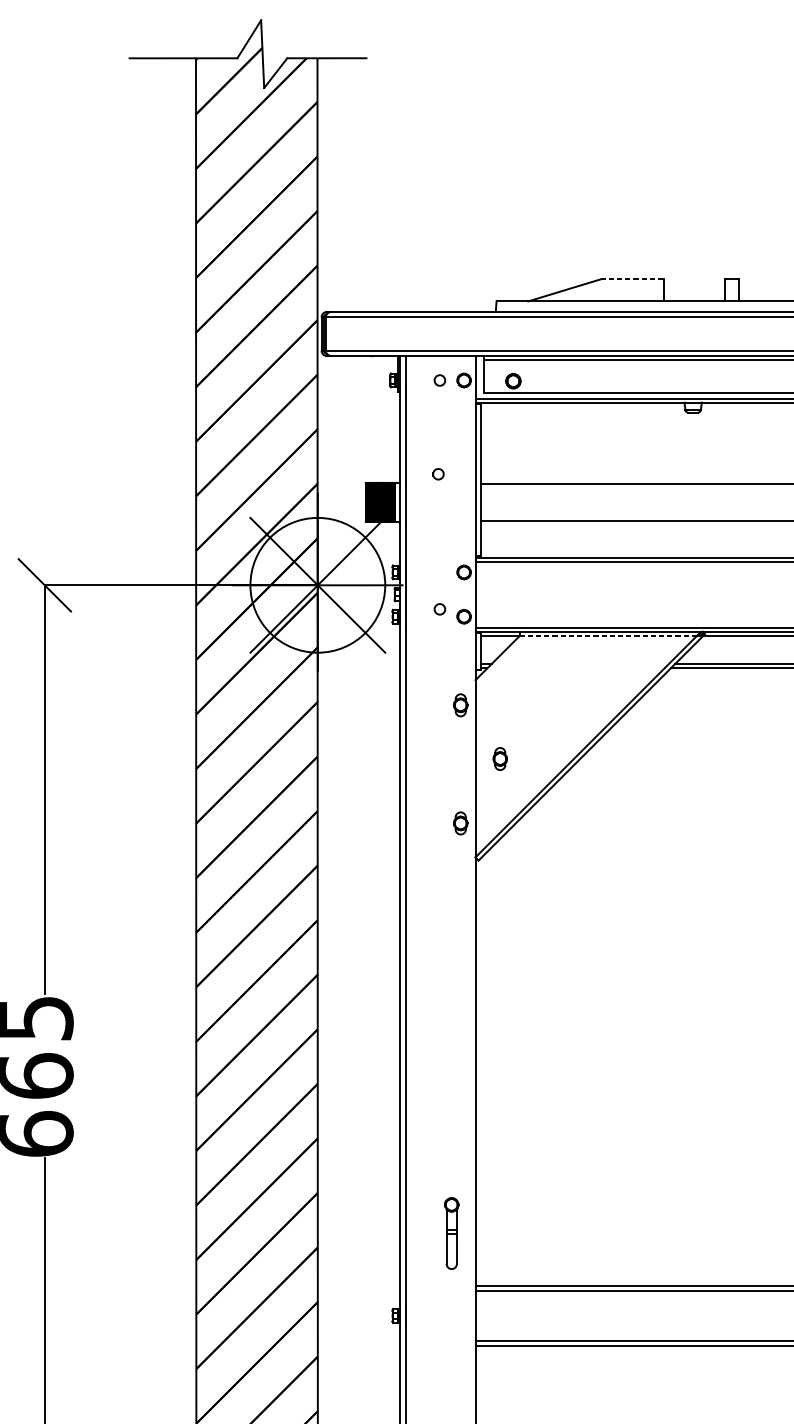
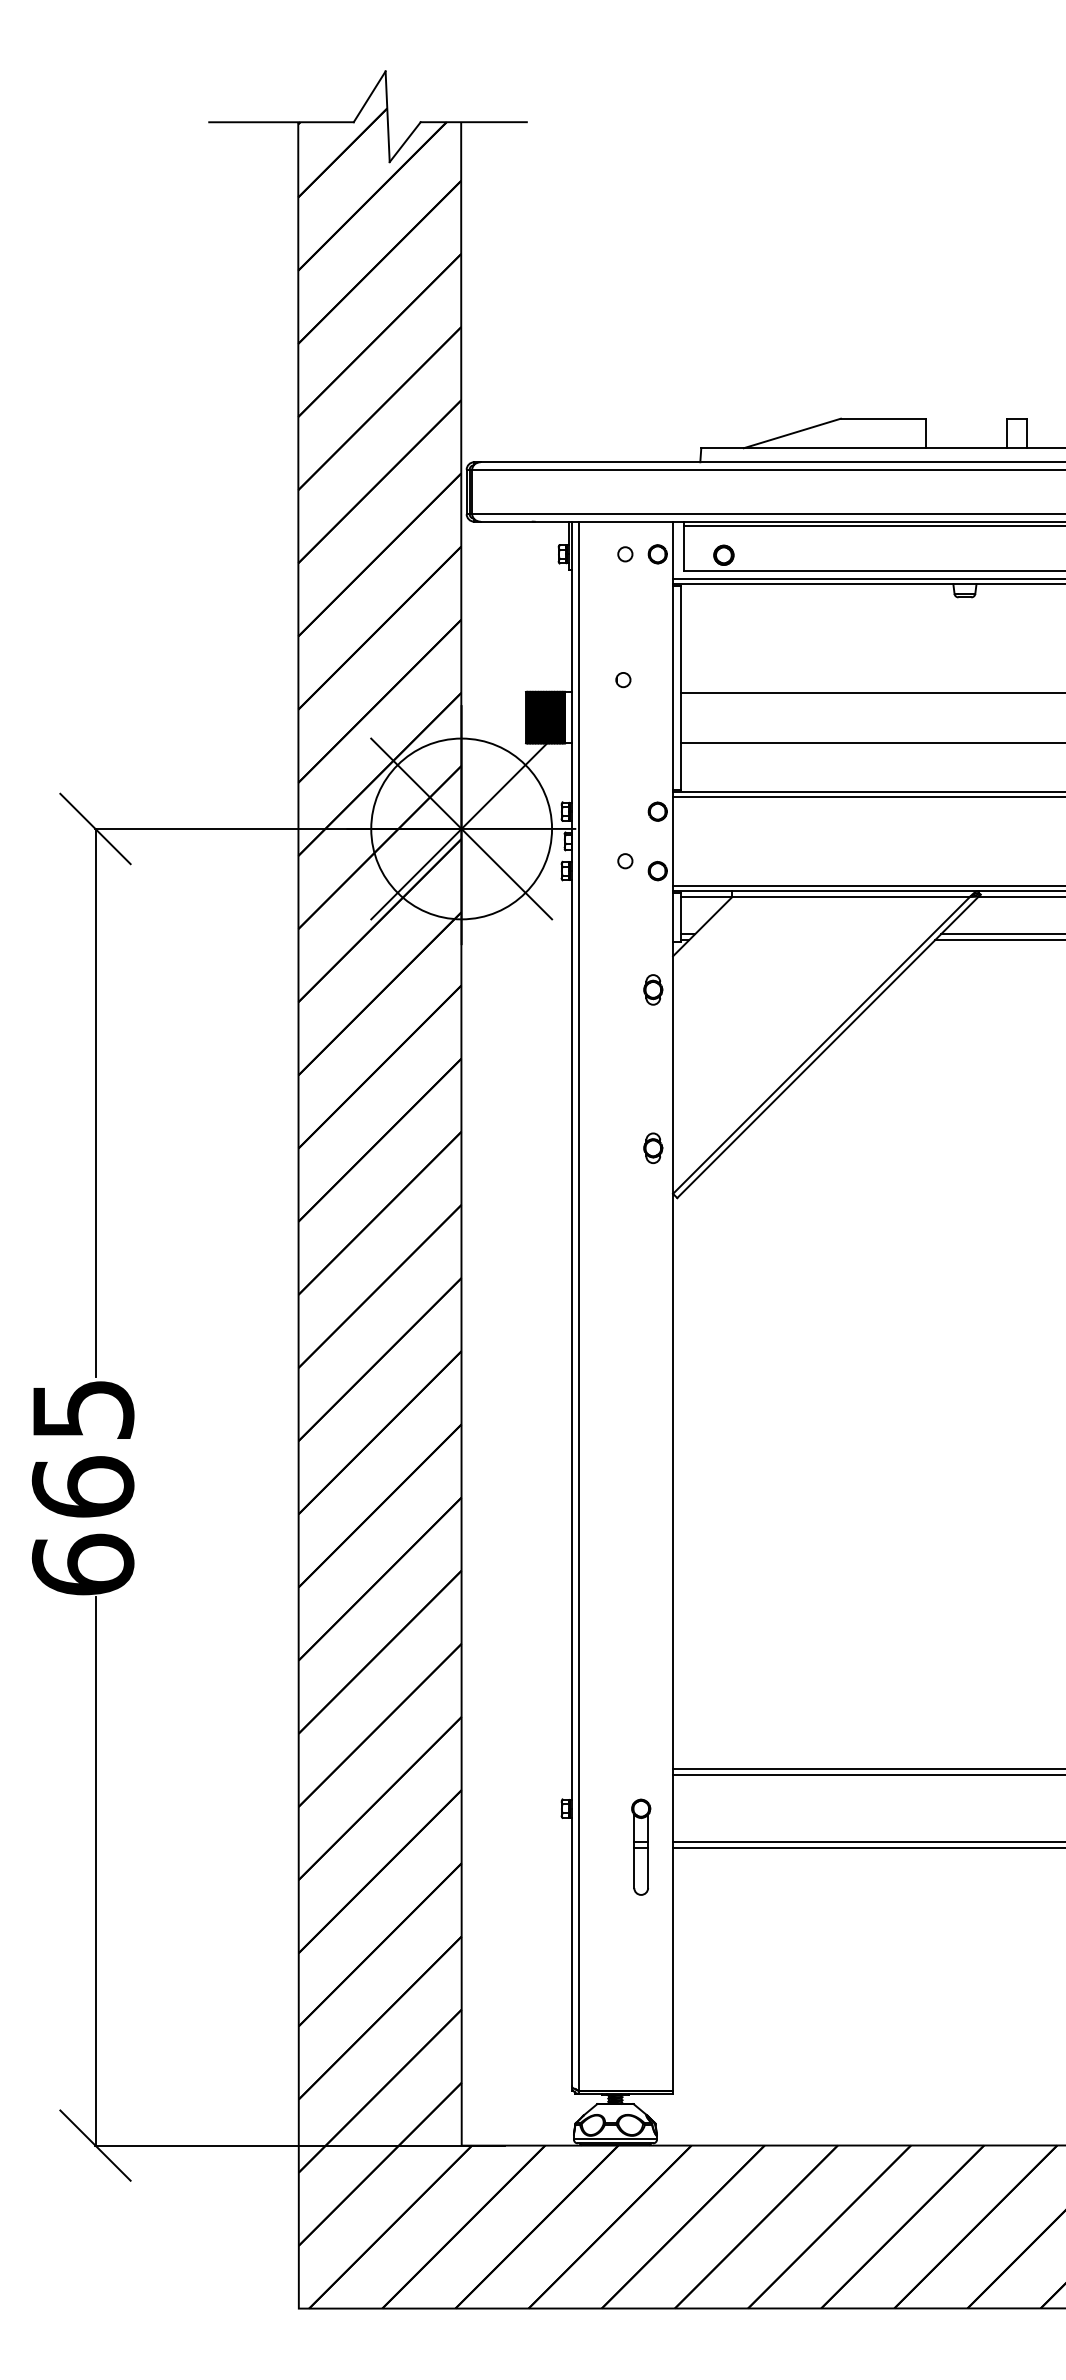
line: (632, 279) -> (883, 418), dashed -> solid
line: (608, 635) -> (851, 896), dashed -> solid
part: (500, 758) -> (706, 1061), removed
part: (451, 1232) -> (641, 1846), moved

